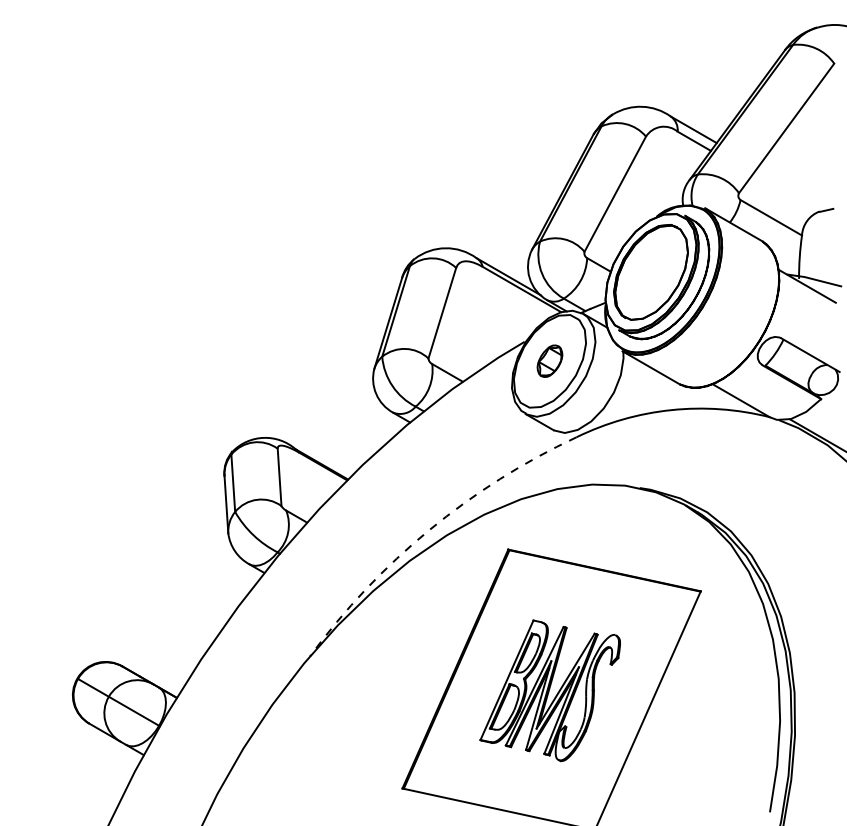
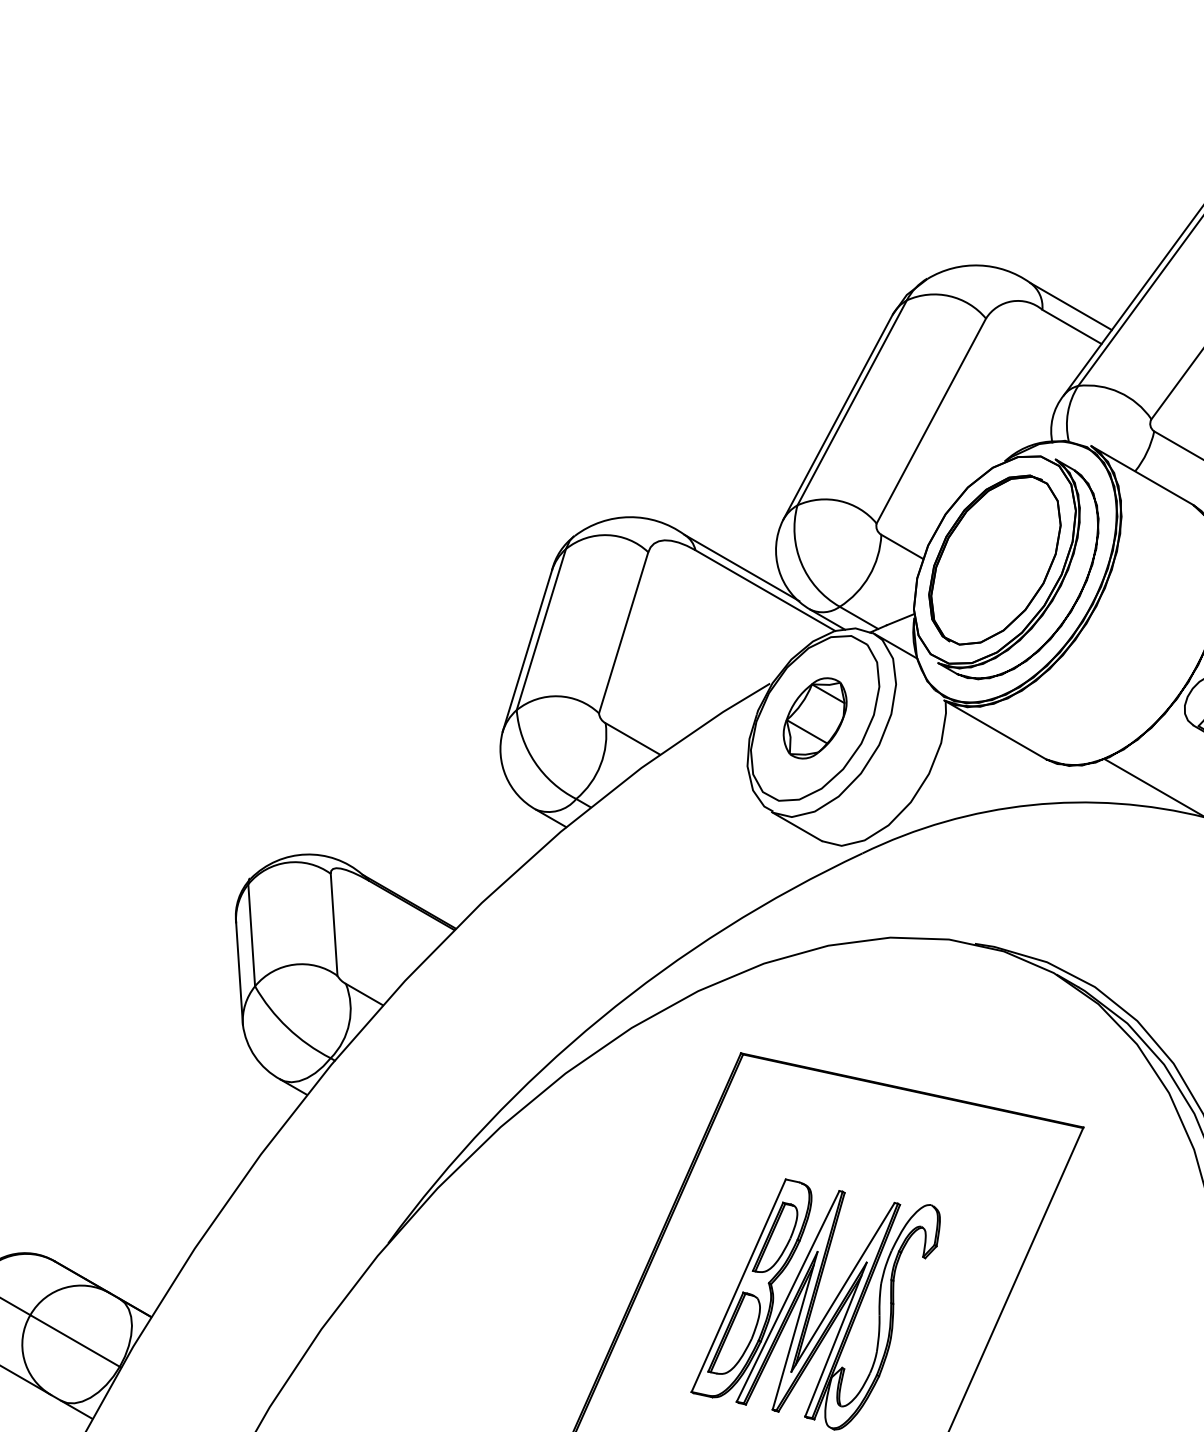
part: (549, 360) -> (814, 716), size x1.43
arc: (429, 530) -> (600, 1019), dashed -> solid

